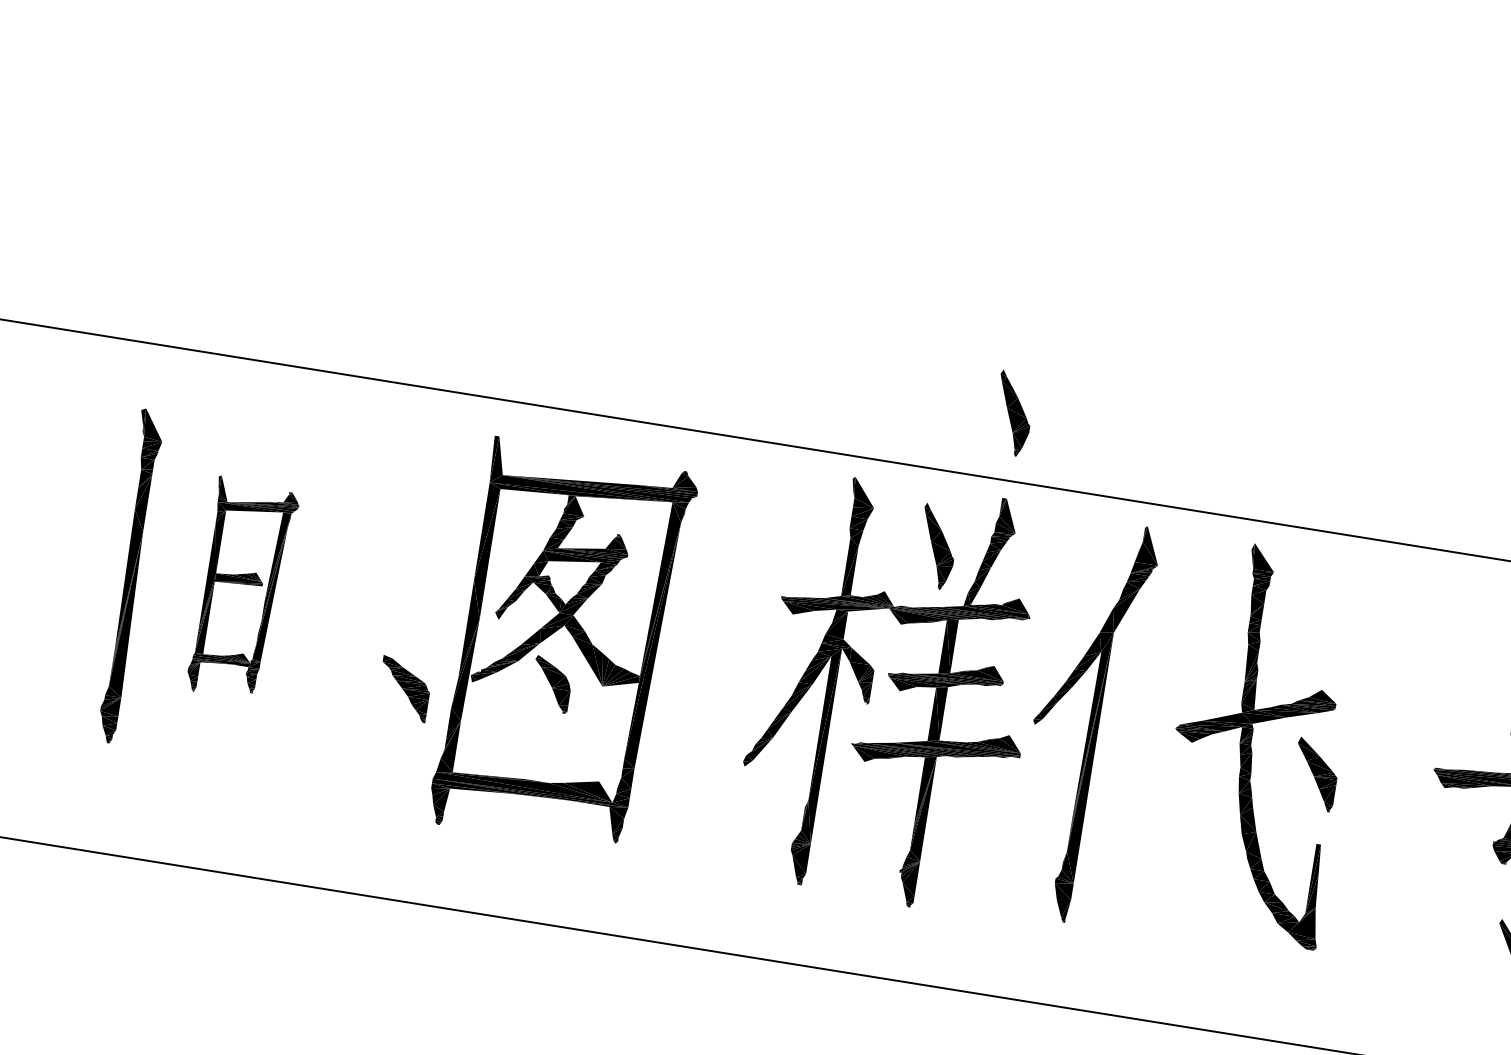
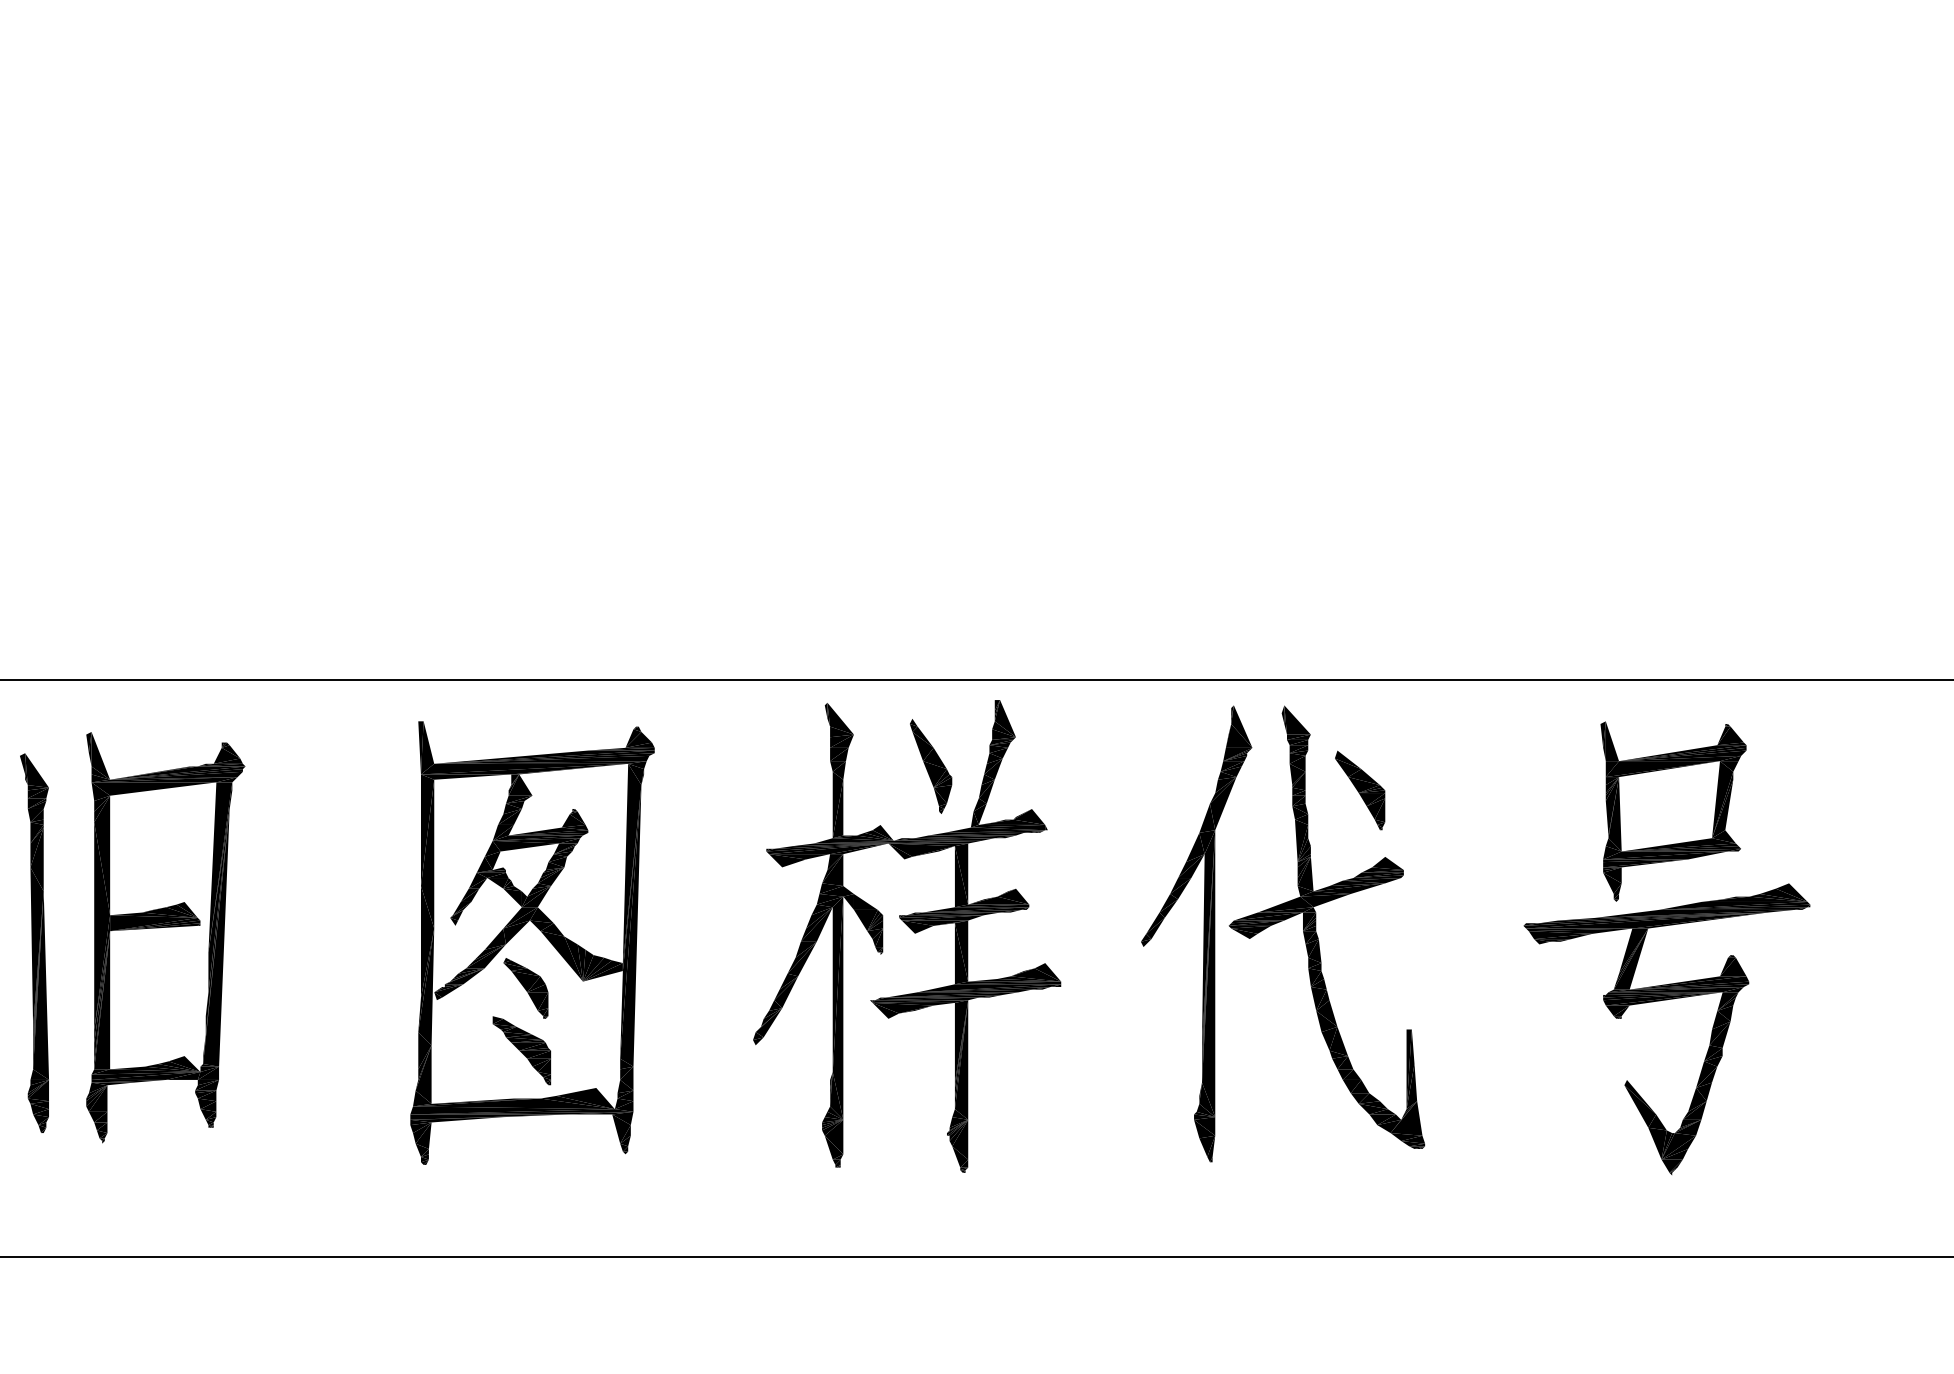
part: (1013, 413) -> (992, 604), removed
part: (243, 589) -> (165, 937), size x1.67
part: (404, 688) -> (521, 1050), moved
part: (1089, 721) -> (1203, 933), moved
part: (1315, 774) -> (1360, 790), moved

